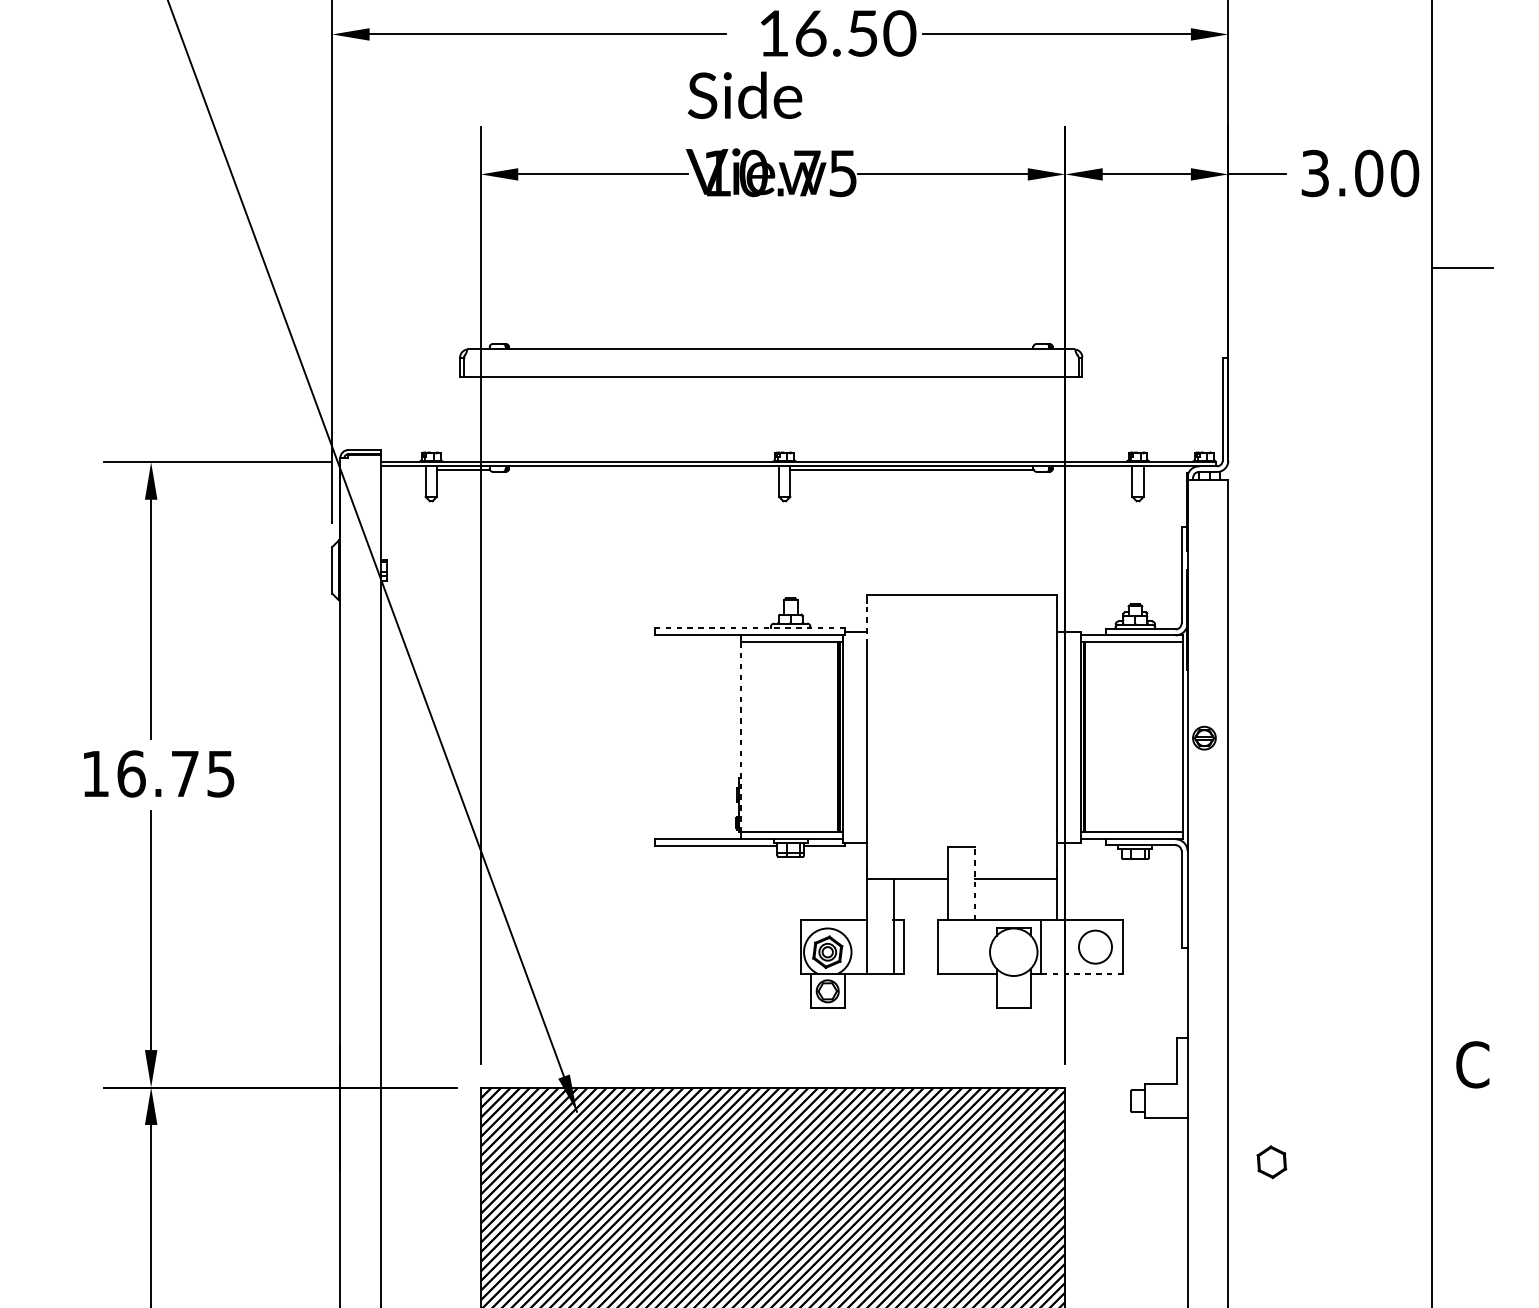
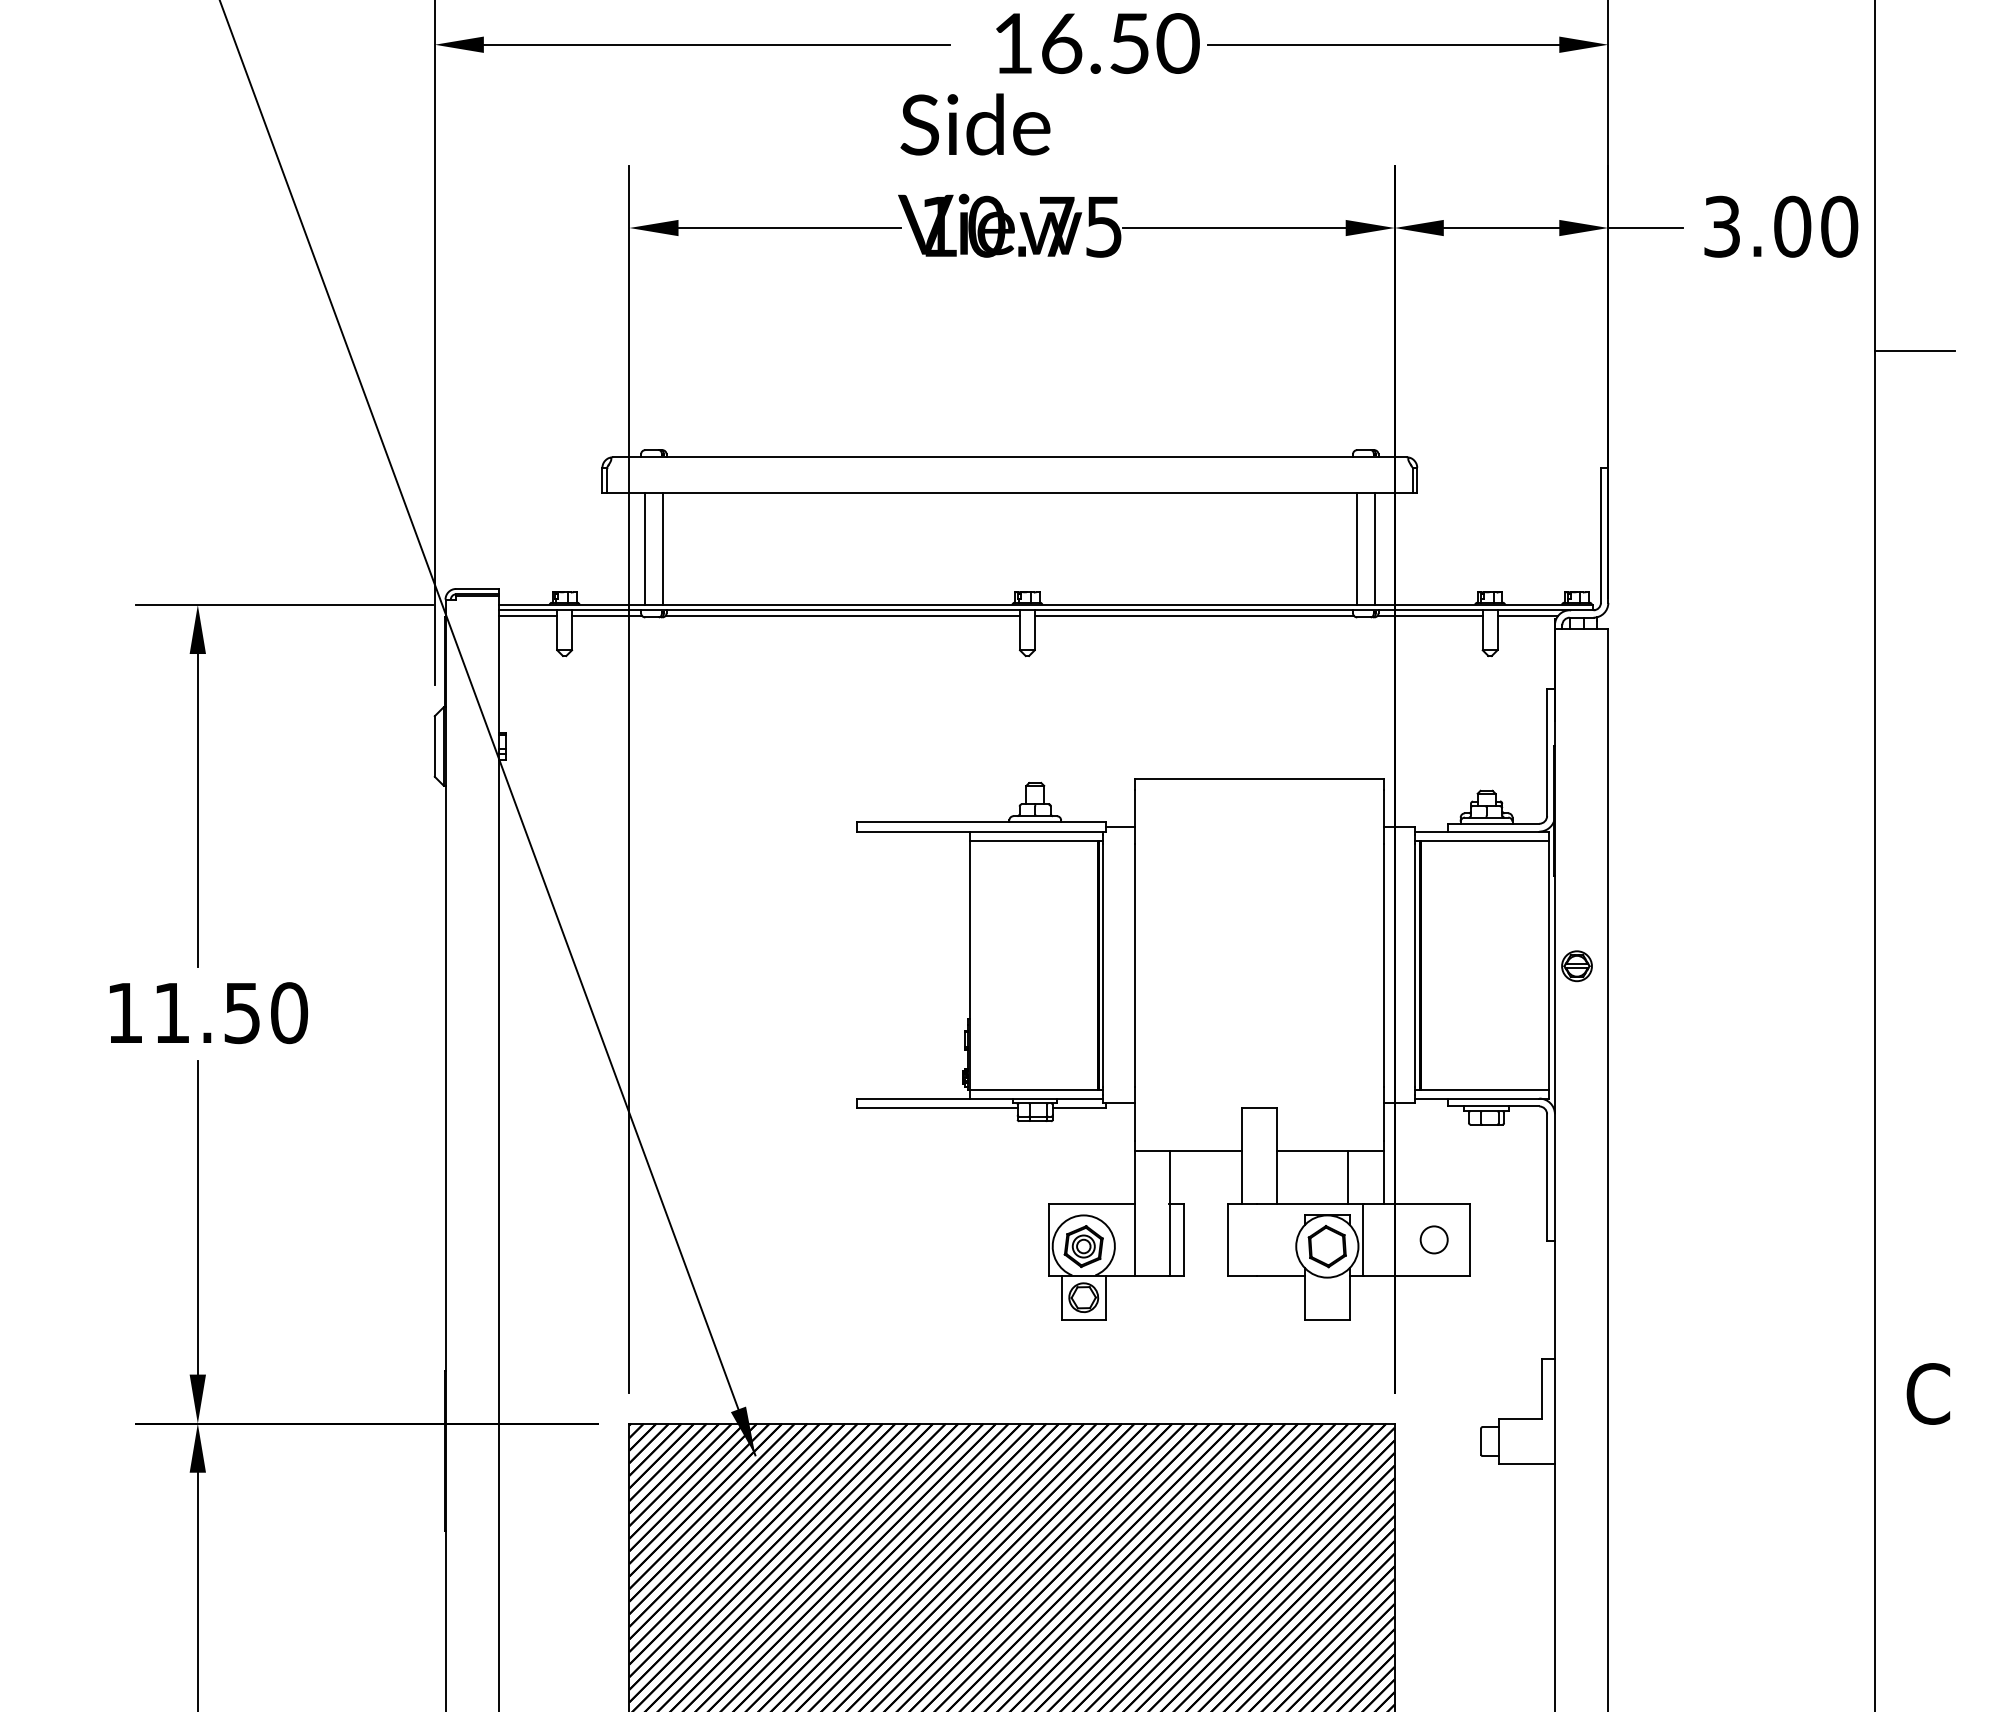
line: (492, 419) -> (644, 548), added
line: (506, 419) -> (662, 548), added
line: (1036, 419) -> (1356, 548), added
line: (1049, 419) -> (1374, 548), added
line: (402, 470) -> (527, 615), added
line: (643, 470) -> (842, 615), added
line: (1091, 470) -> (1429, 615), added
line: (1166, 470) -> (1527, 615), added
line: (866, 623) -> (1134, 816), dashed -> solid
line: (749, 628) -> (981, 822), dashed -> solid
line: (740, 737) -> (969, 965), dashed -> solid
text: (176, 774) -> (231, 1013), 16.75 -> 11.50
line: (975, 882) -> (1277, 1155), dashed -> solid
line: (1029, 899) -> (1348, 1177), added
circle: (1094, 946) -> (1433, 1239), size x0.62
line: (1081, 974) -> (1416, 1275), dashed -> solid
part: (1271, 1162) -> (1326, 1246), moved

